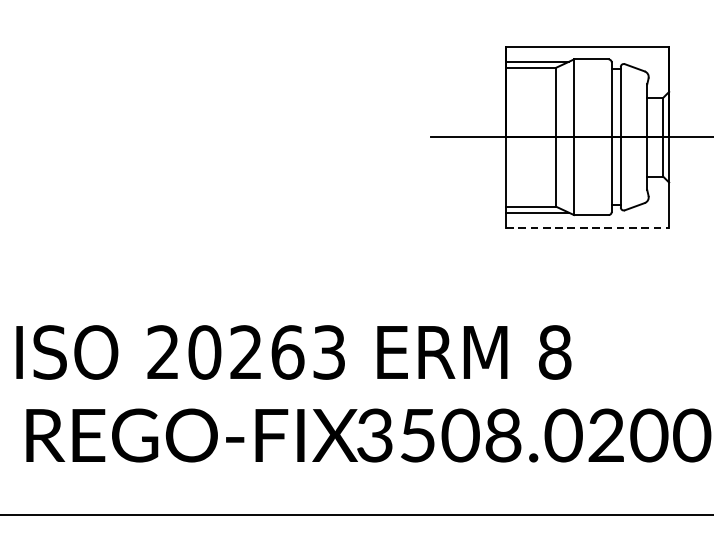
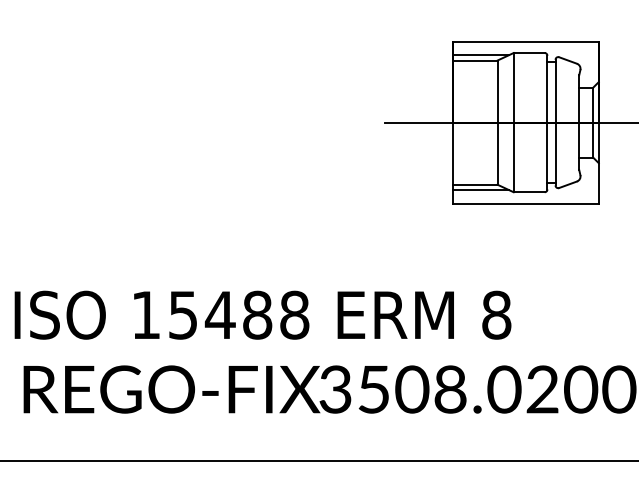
line: (587, 227) -> (525, 203), dashed -> solid
text: (246, 351) -> (220, 314), 20263 -> 15488

